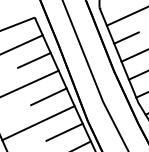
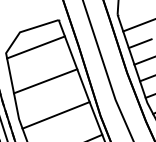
line: (33, 60) -> (55, 58), removed
line: (48, 96) -> (66, 91), removed
line: (63, 131) -> (78, 124), removed

